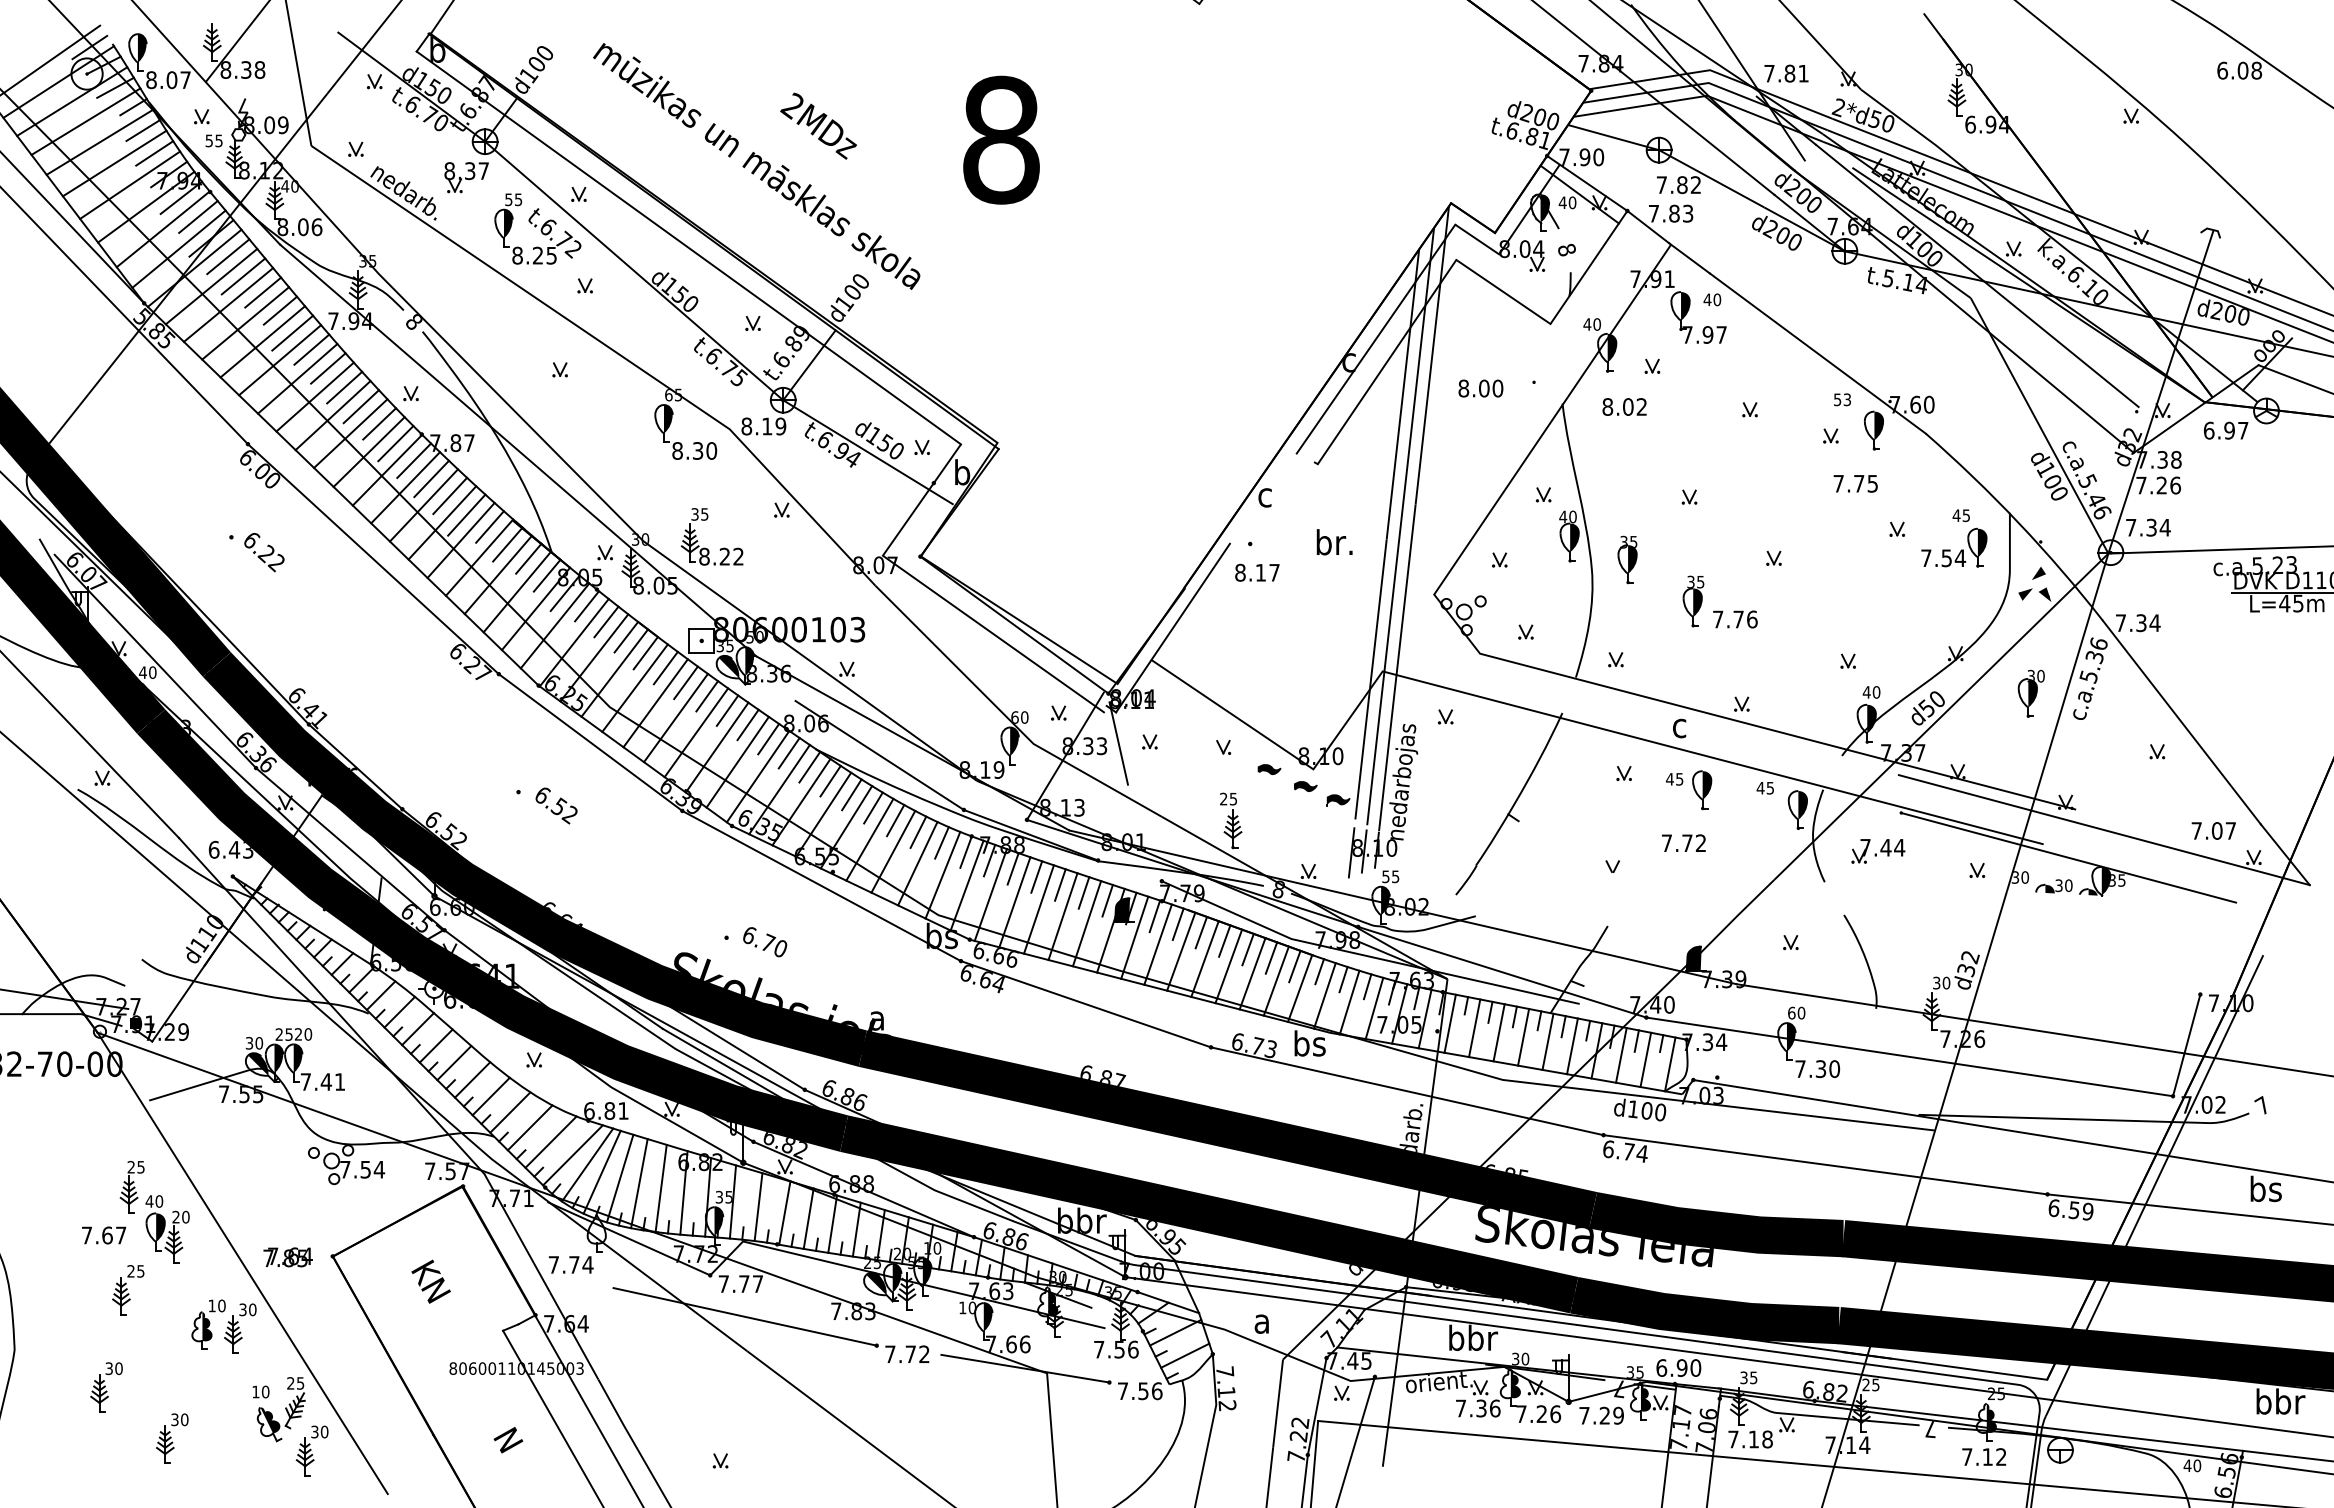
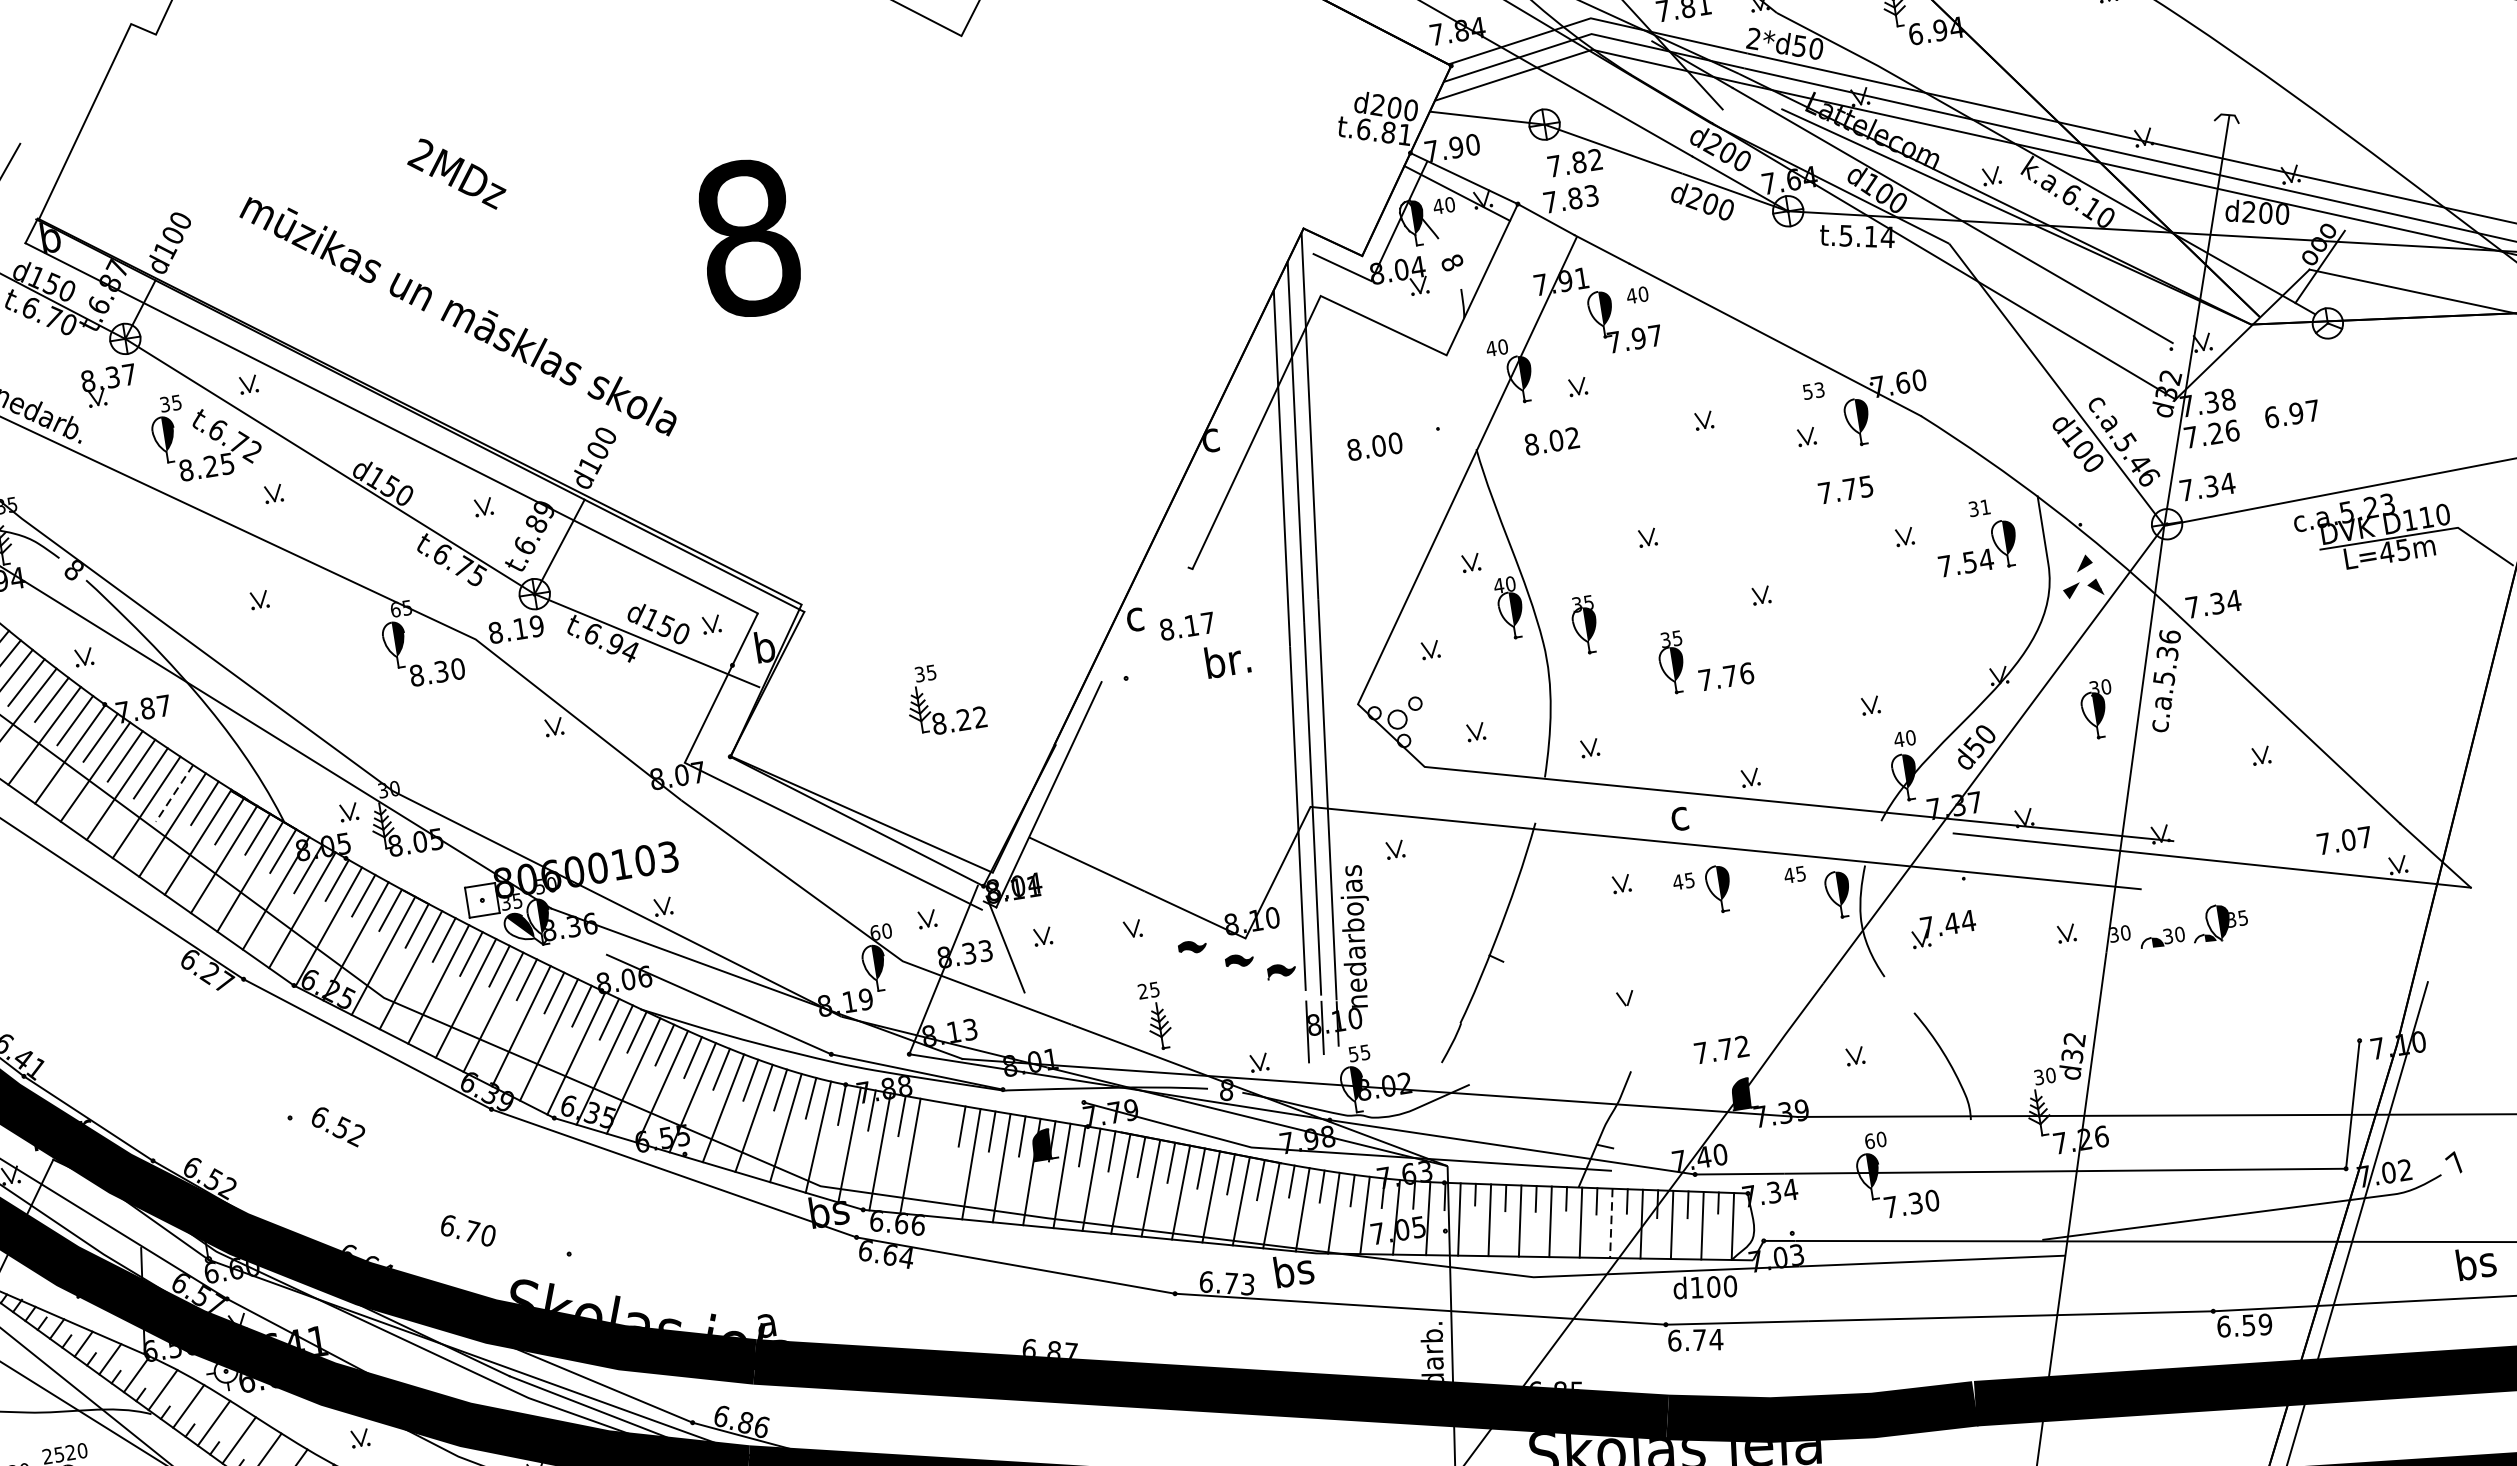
text: (818, 125) -> (456, 173), moved
text: (508, 198) -> (164, 403), 55 -> 35
line: (1375, 338) -> (1238, 406), removed
text: (2225, 430) -> (2291, 413), moved
line: (466, 515) -> (174, 793), solid -> dashed
text: (1960, 515) -> (1978, 508), 45 -> 31
part: (705, 547) -> (938, 712), moved
text: (1257, 572) -> (1187, 625), moved
text: (1683, 842) -> (1721, 1048), moved
line: (2068, 857) -> (2174, 900), removed
line: (1036, 876) -> (931, 1120), removed
line: (1038, 909) -> (940, 1160), removed
text: (765, 942) -> (468, 1231), moved
line: (1572, 1046) -> (1611, 1223), solid -> dashed

